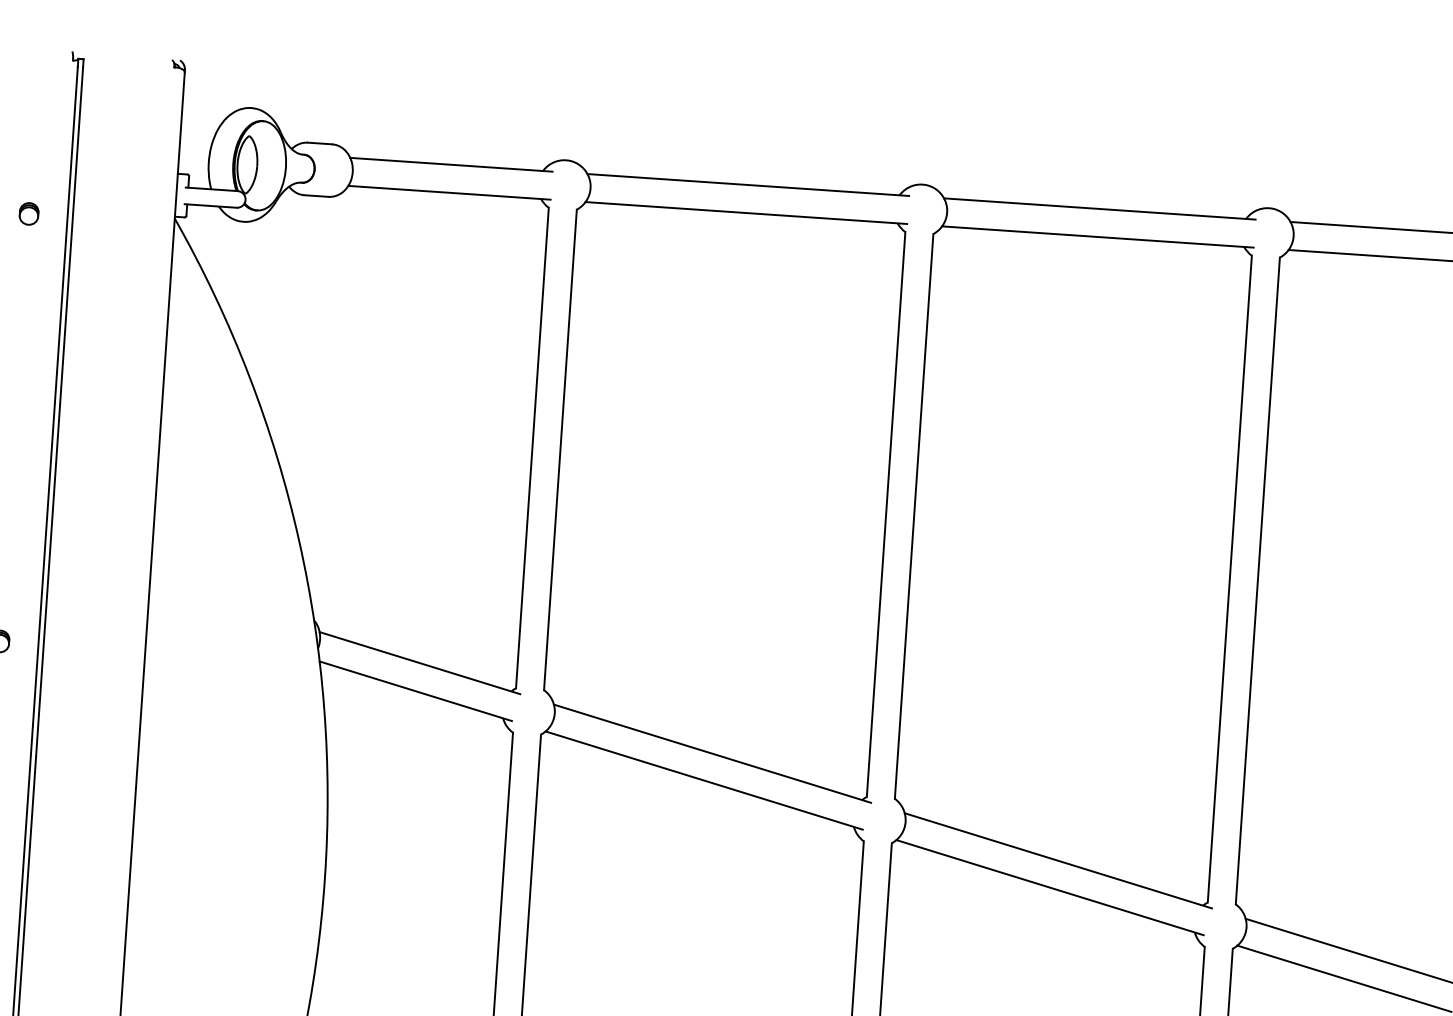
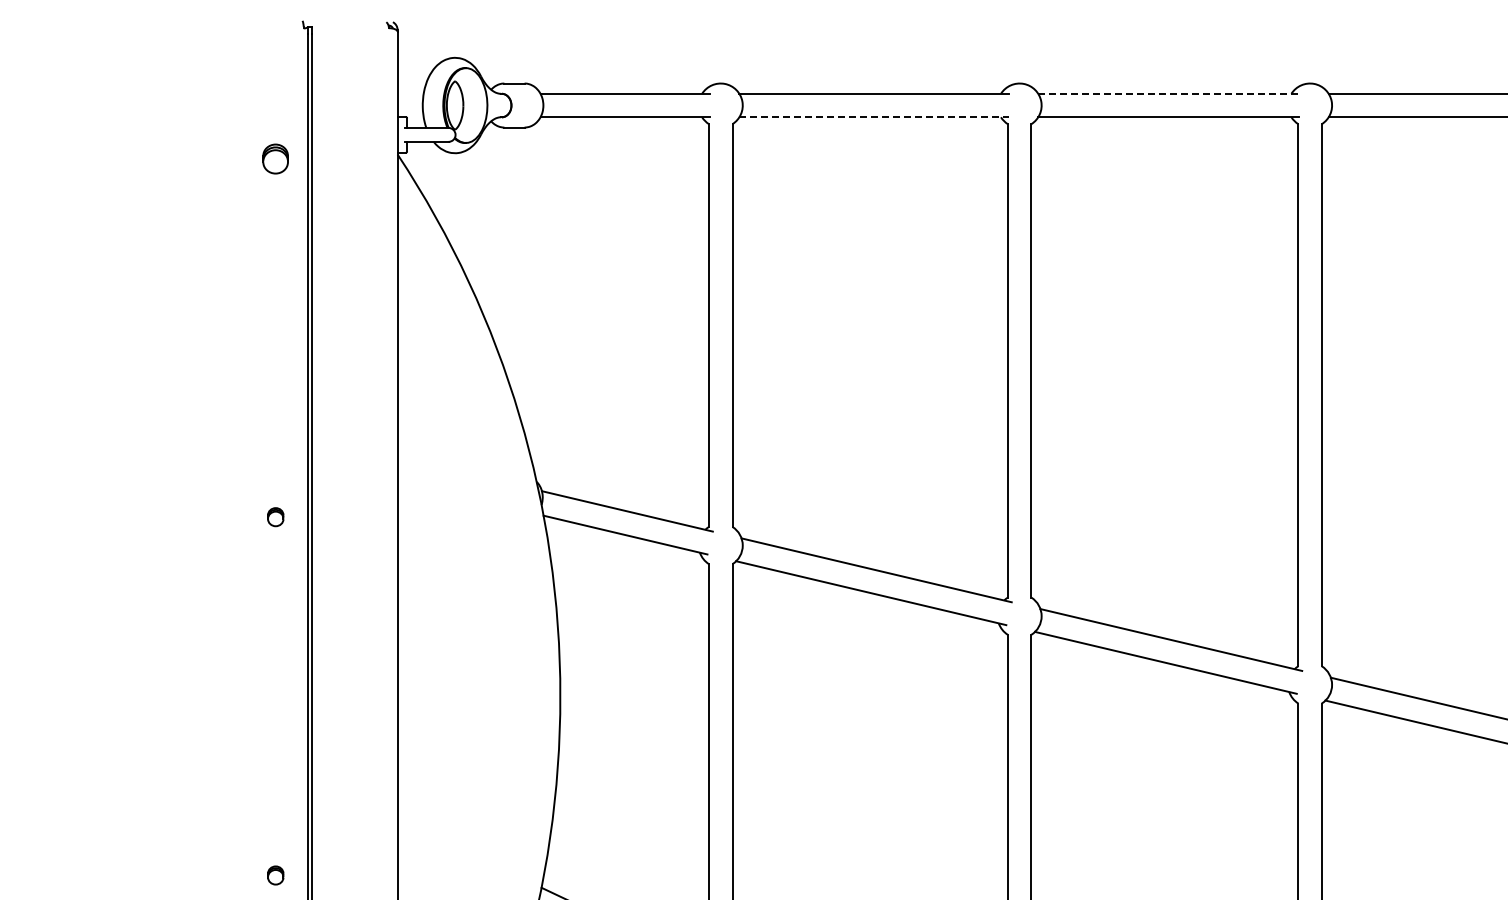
line: (1099, 208) -> (1168, 93), solid -> dashed
part: (28, 213) -> (275, 158), size x1.6
line: (746, 213) -> (874, 117), solid -> dashed

